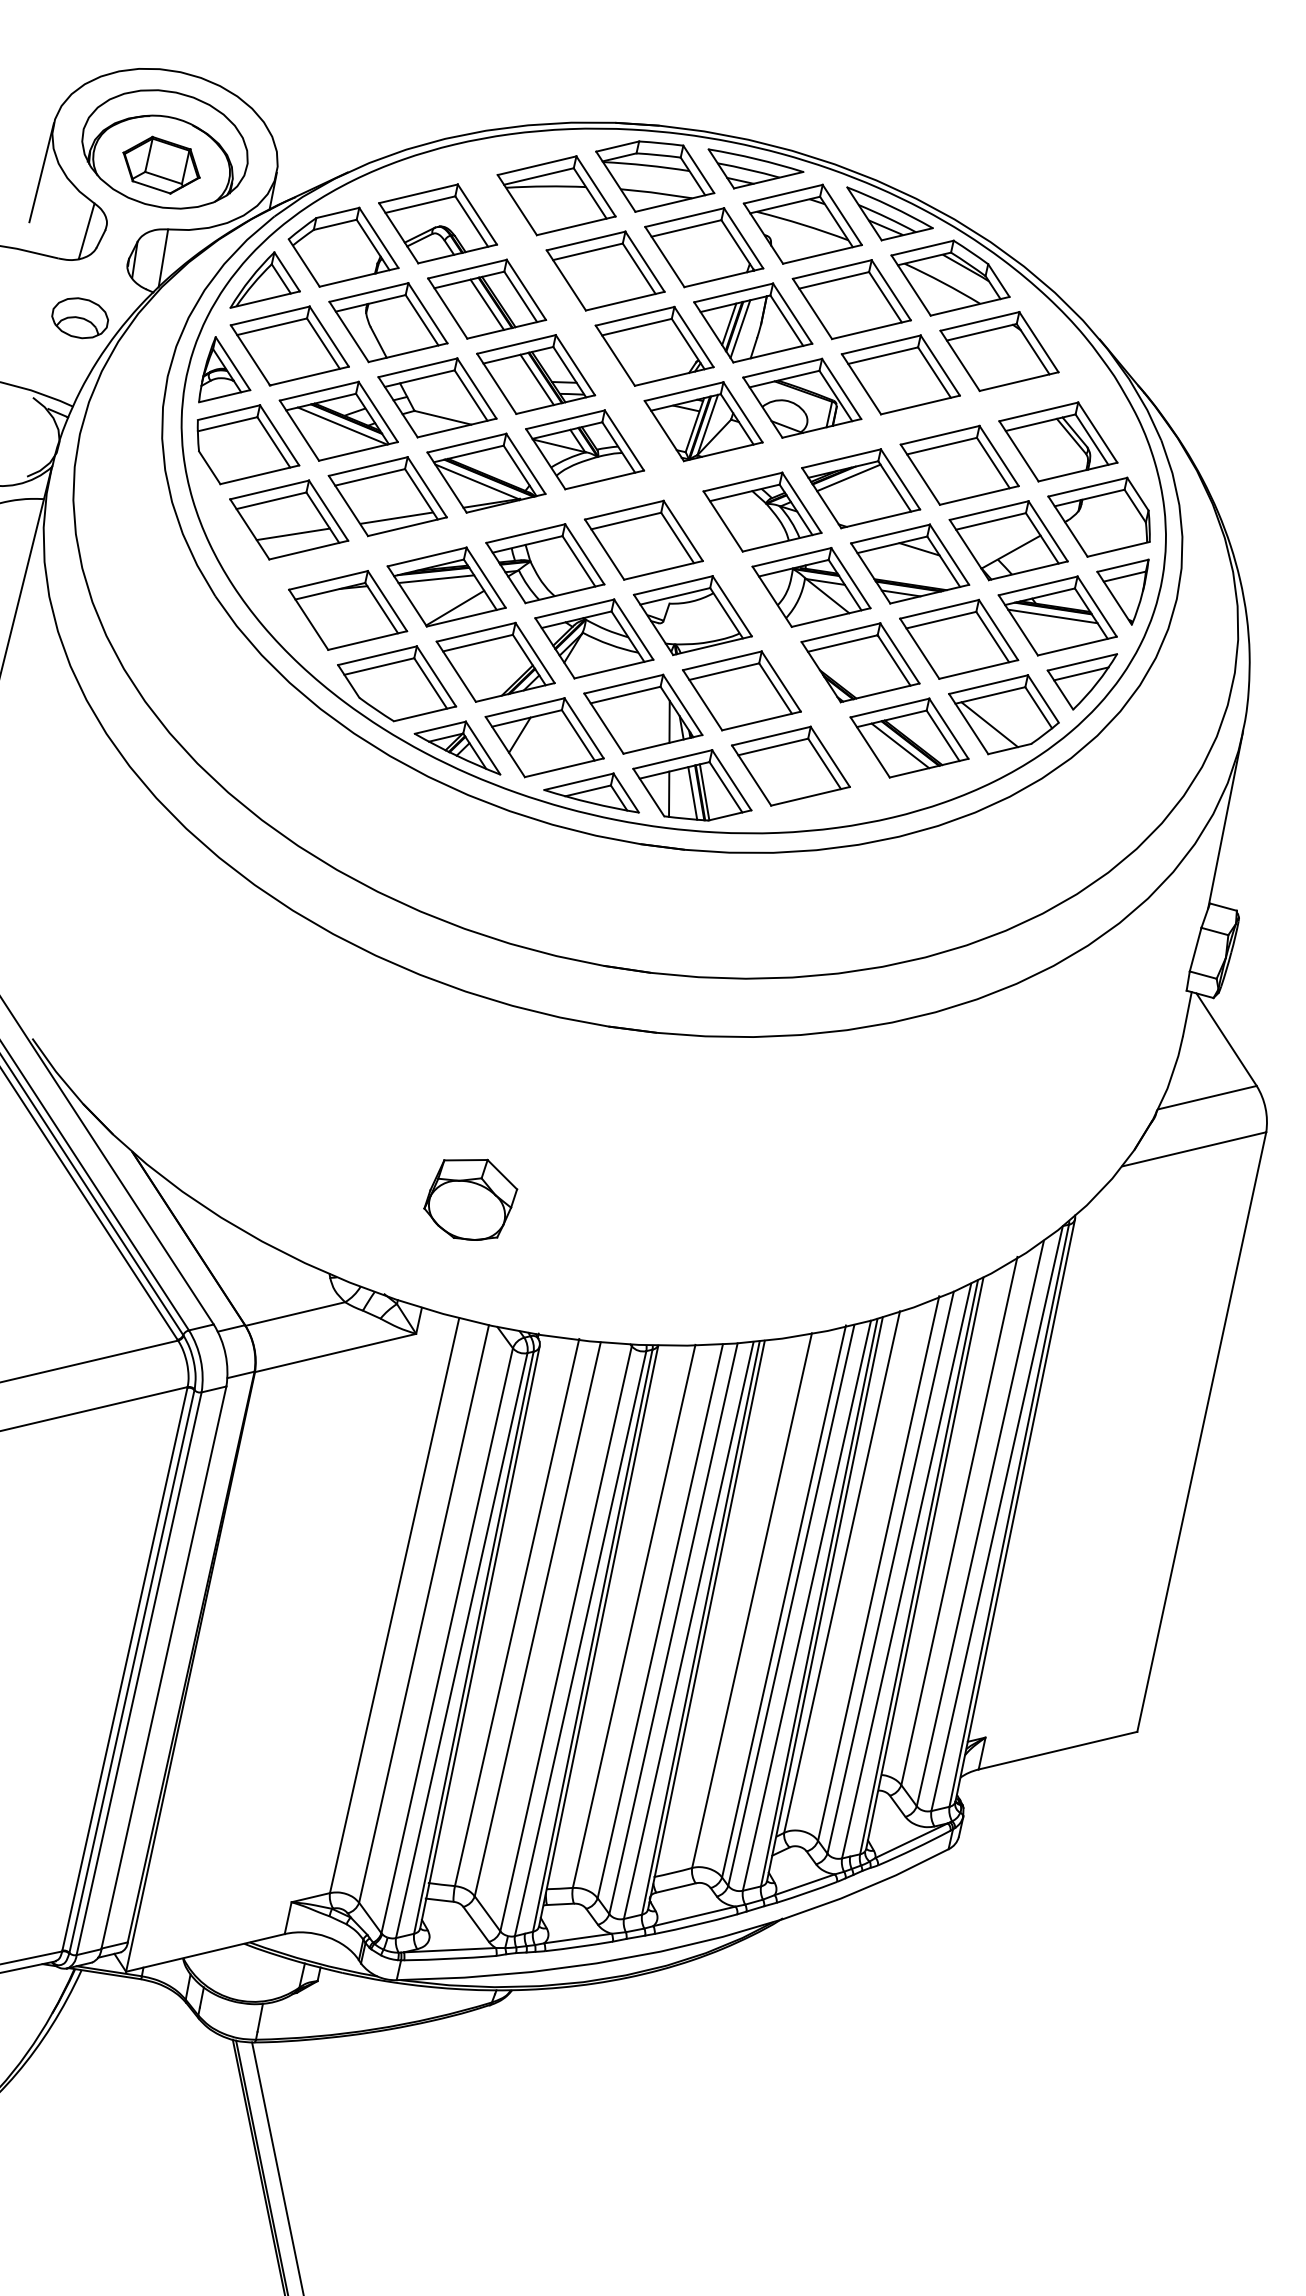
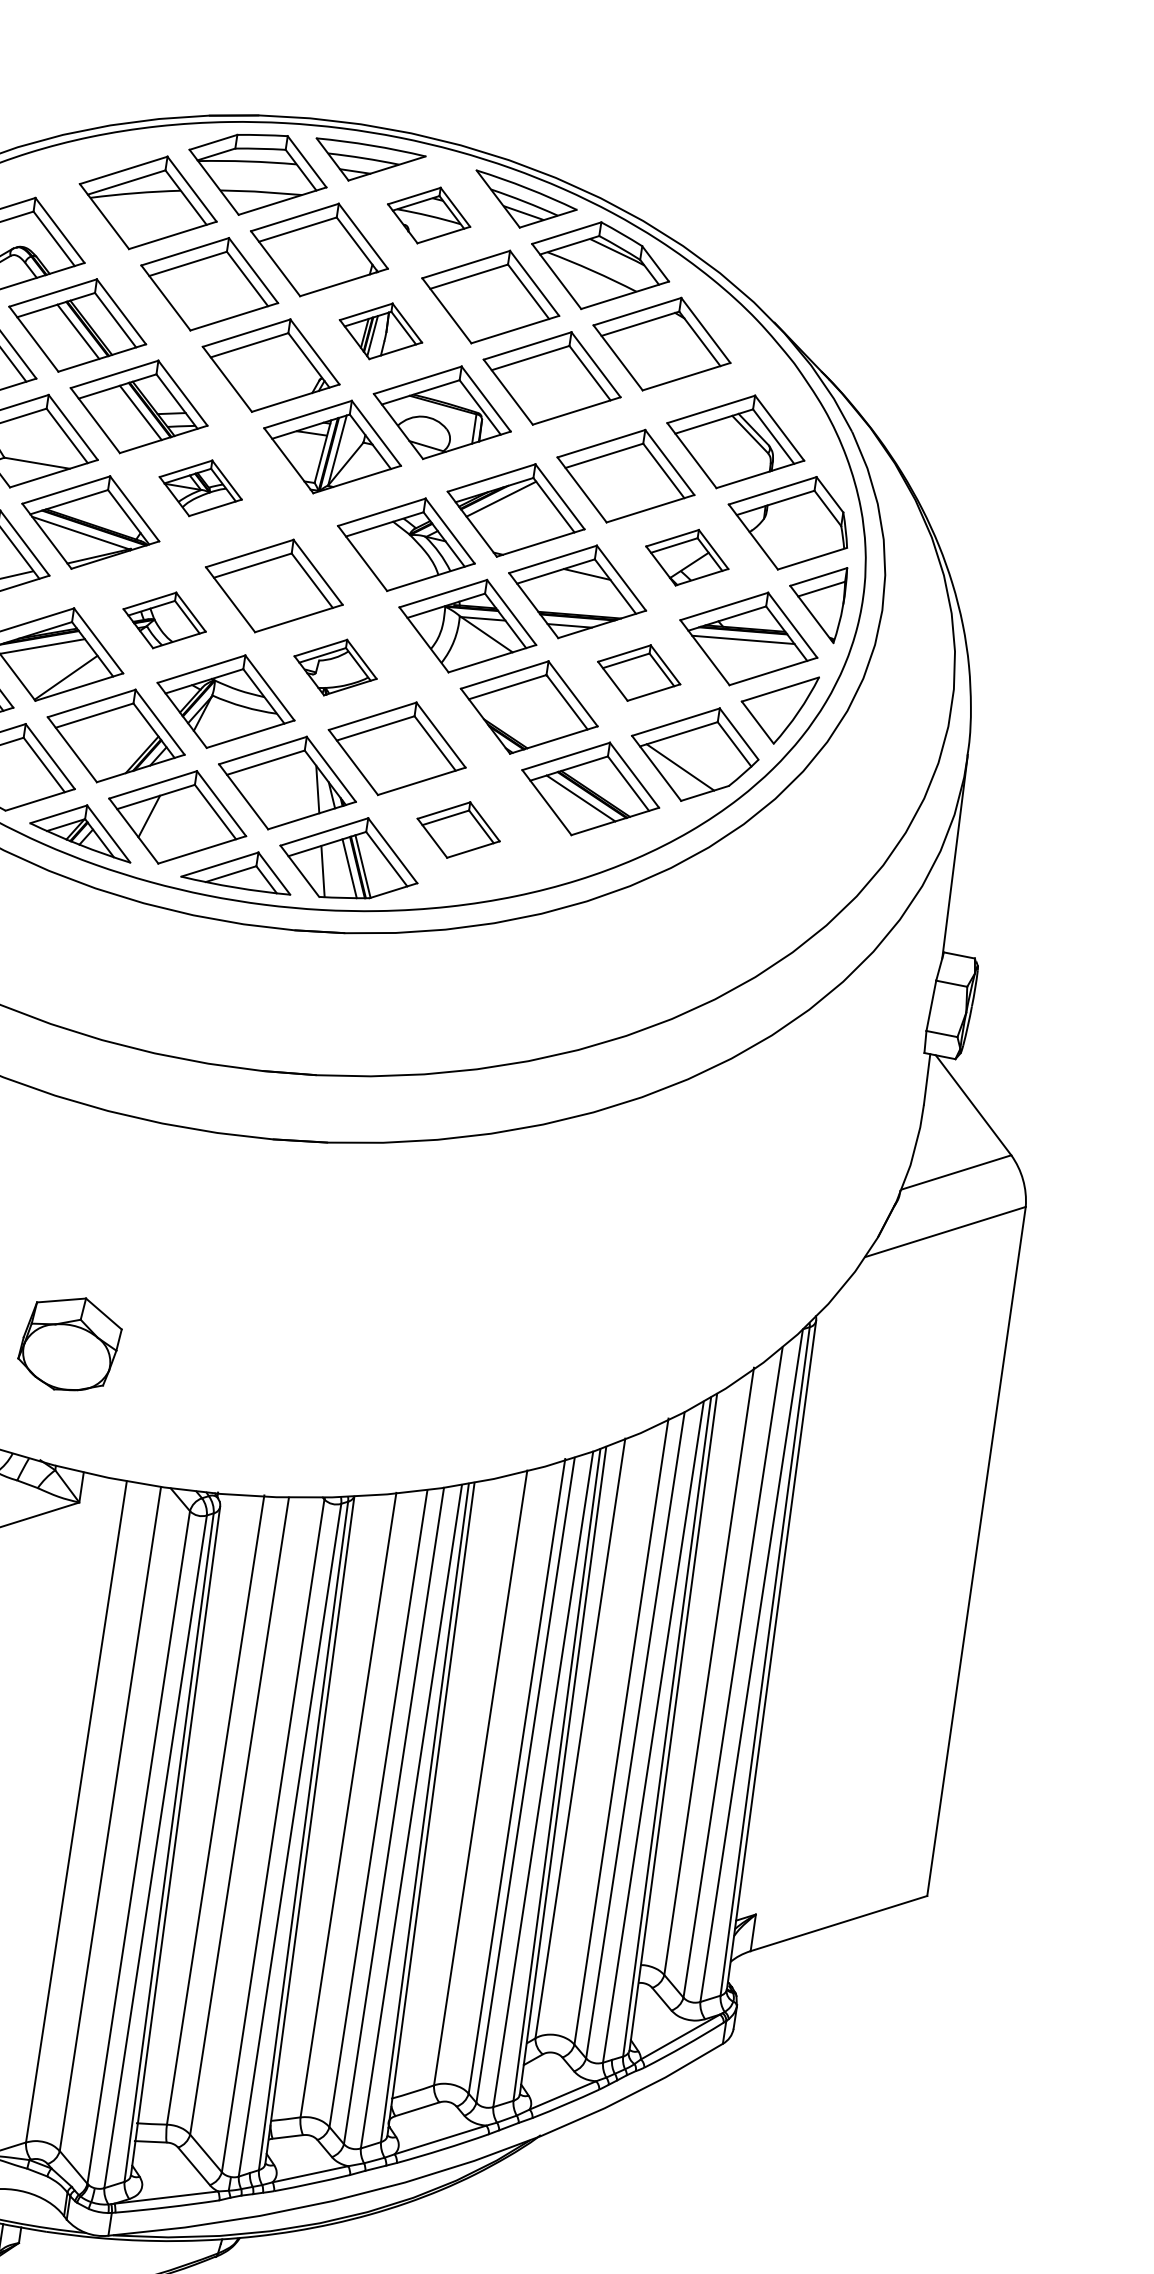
part: (802, 223) -> (428, 214), size x0.6
part: (753, 322) -> (381, 330), size x0.6
part: (585, 449) -> (201, 487), size x0.6
part: (1008, 540) -> (687, 557), size x0.6
part: (545, 563) -> (164, 620), size x0.6
part: (692, 615) -> (335, 667), size x0.6
part: (959, 638) -> (639, 672), size x0.6
line: (1081, 673) -> (780, 702), removed
part: (790, 765) -> (458, 829), size x0.6
part: (470, 1199) -> (69, 1344), moved

